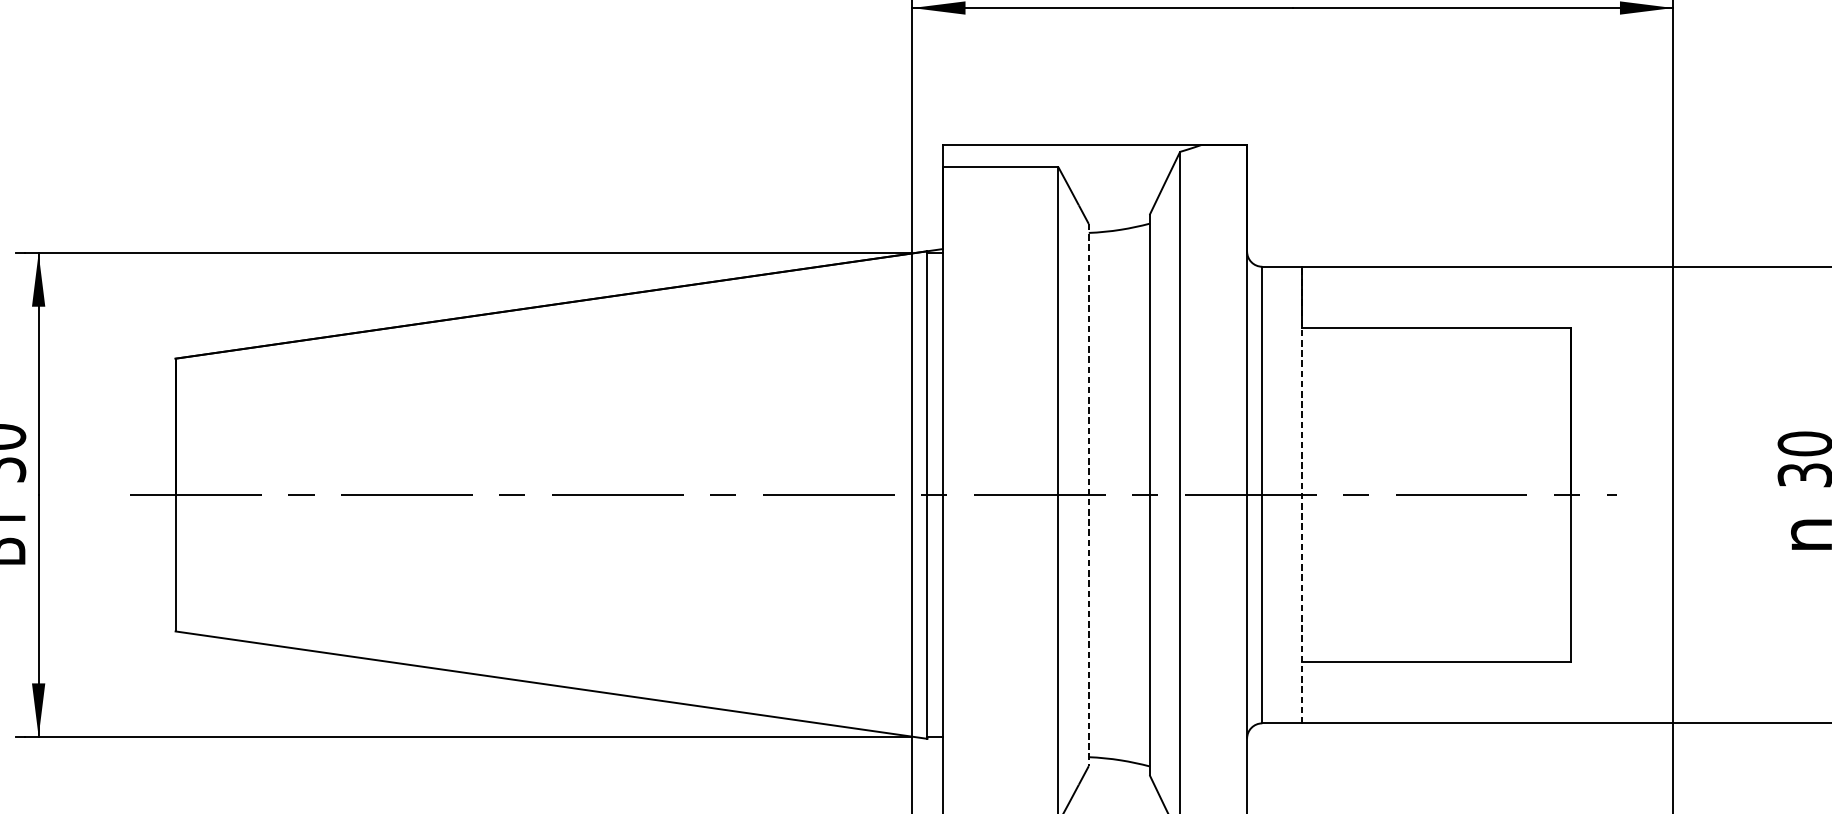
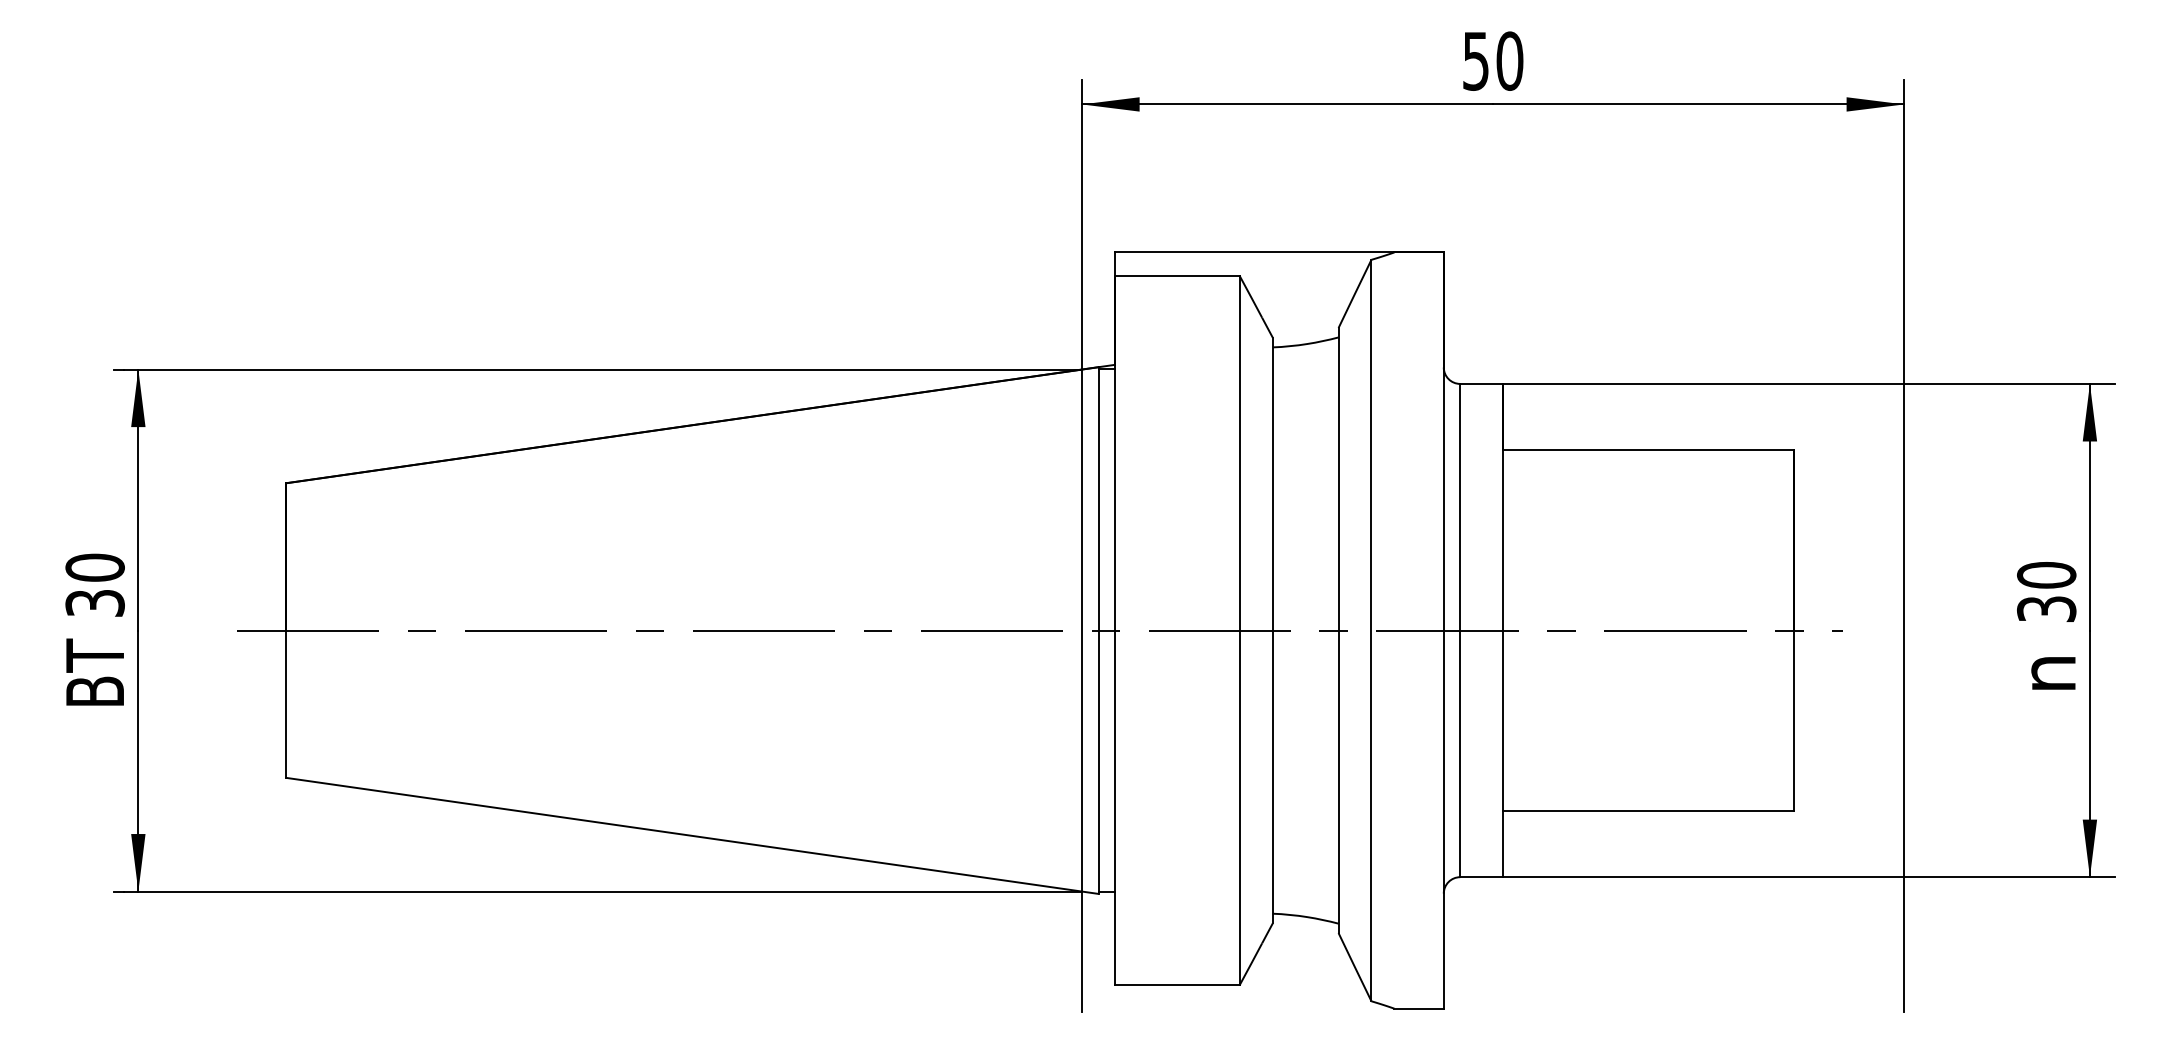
line: (1088, 495) -> (1272, 630), dashed -> solid
line: (1301, 495) -> (1502, 630), dashed -> solid

